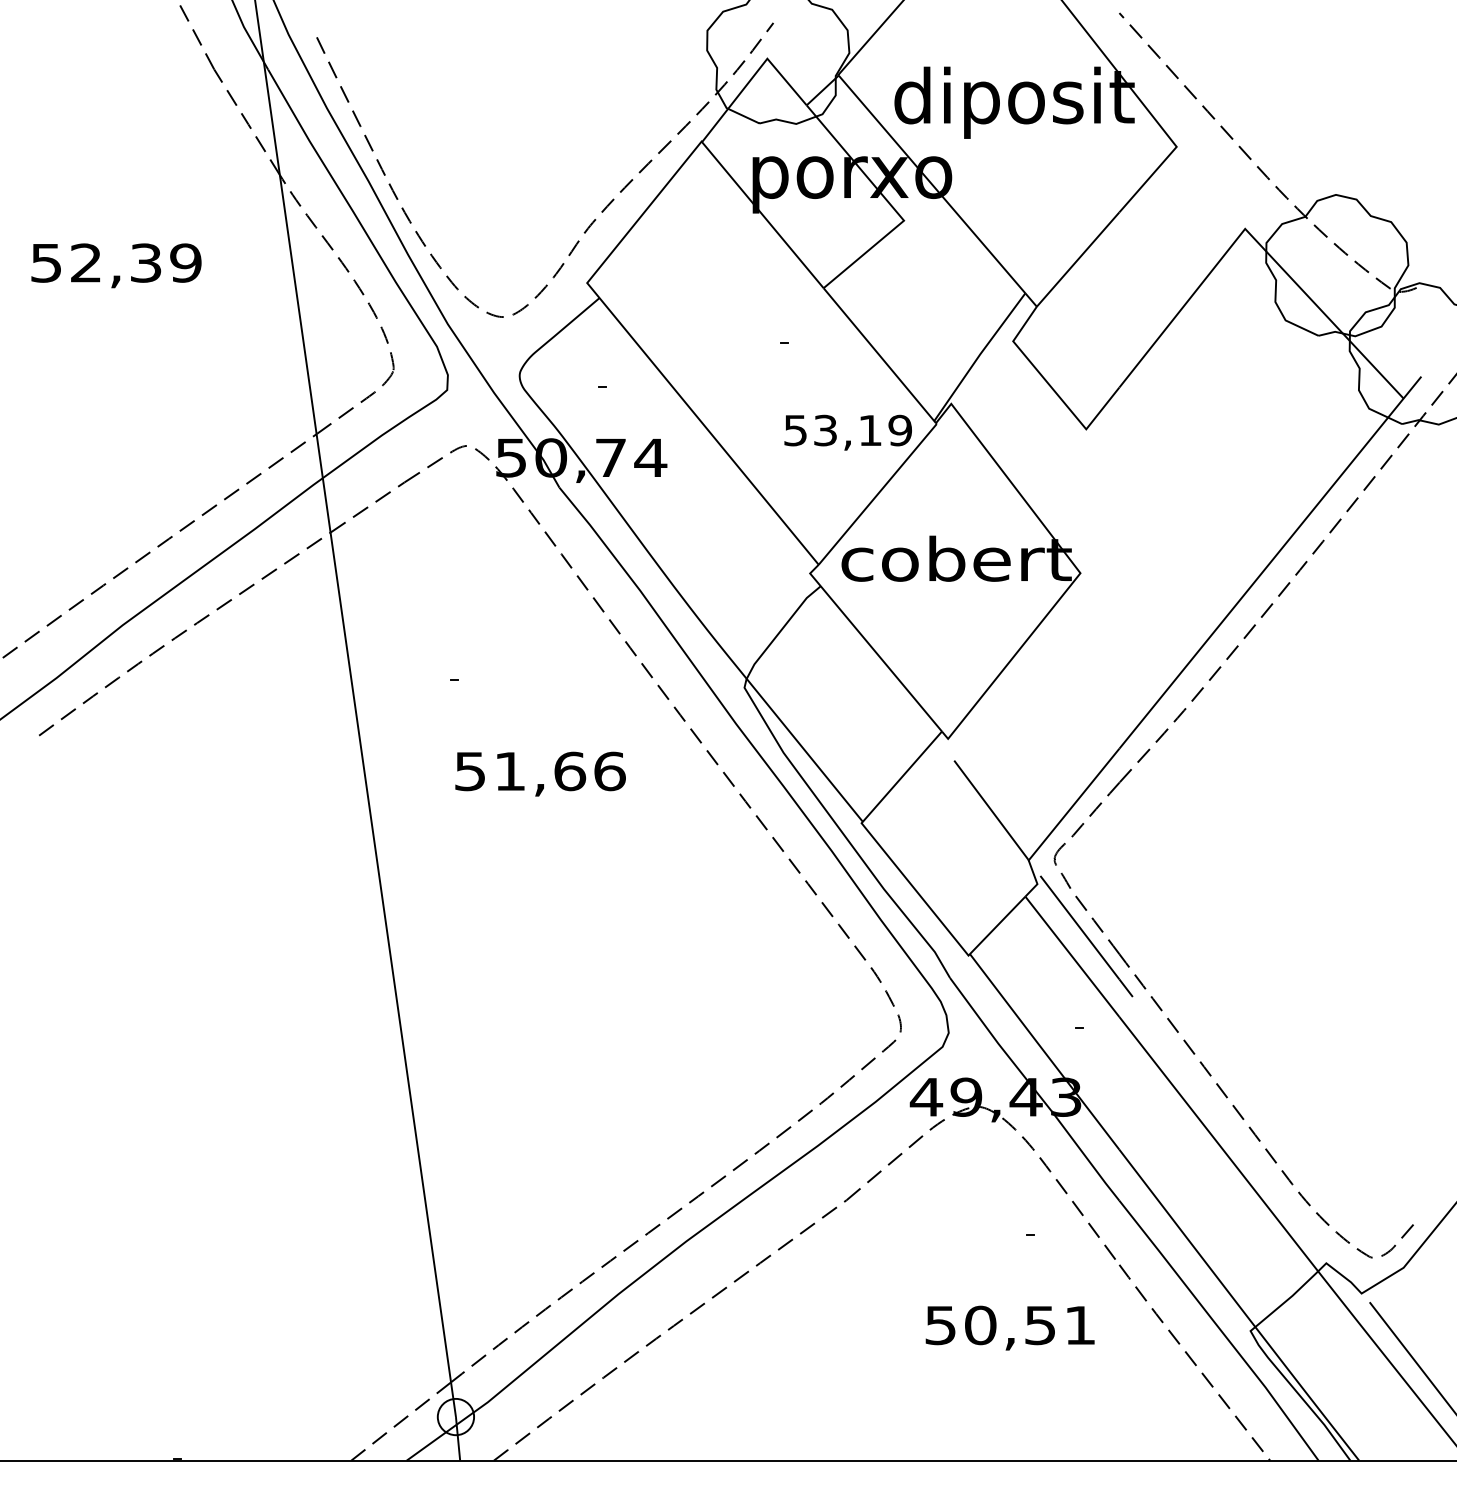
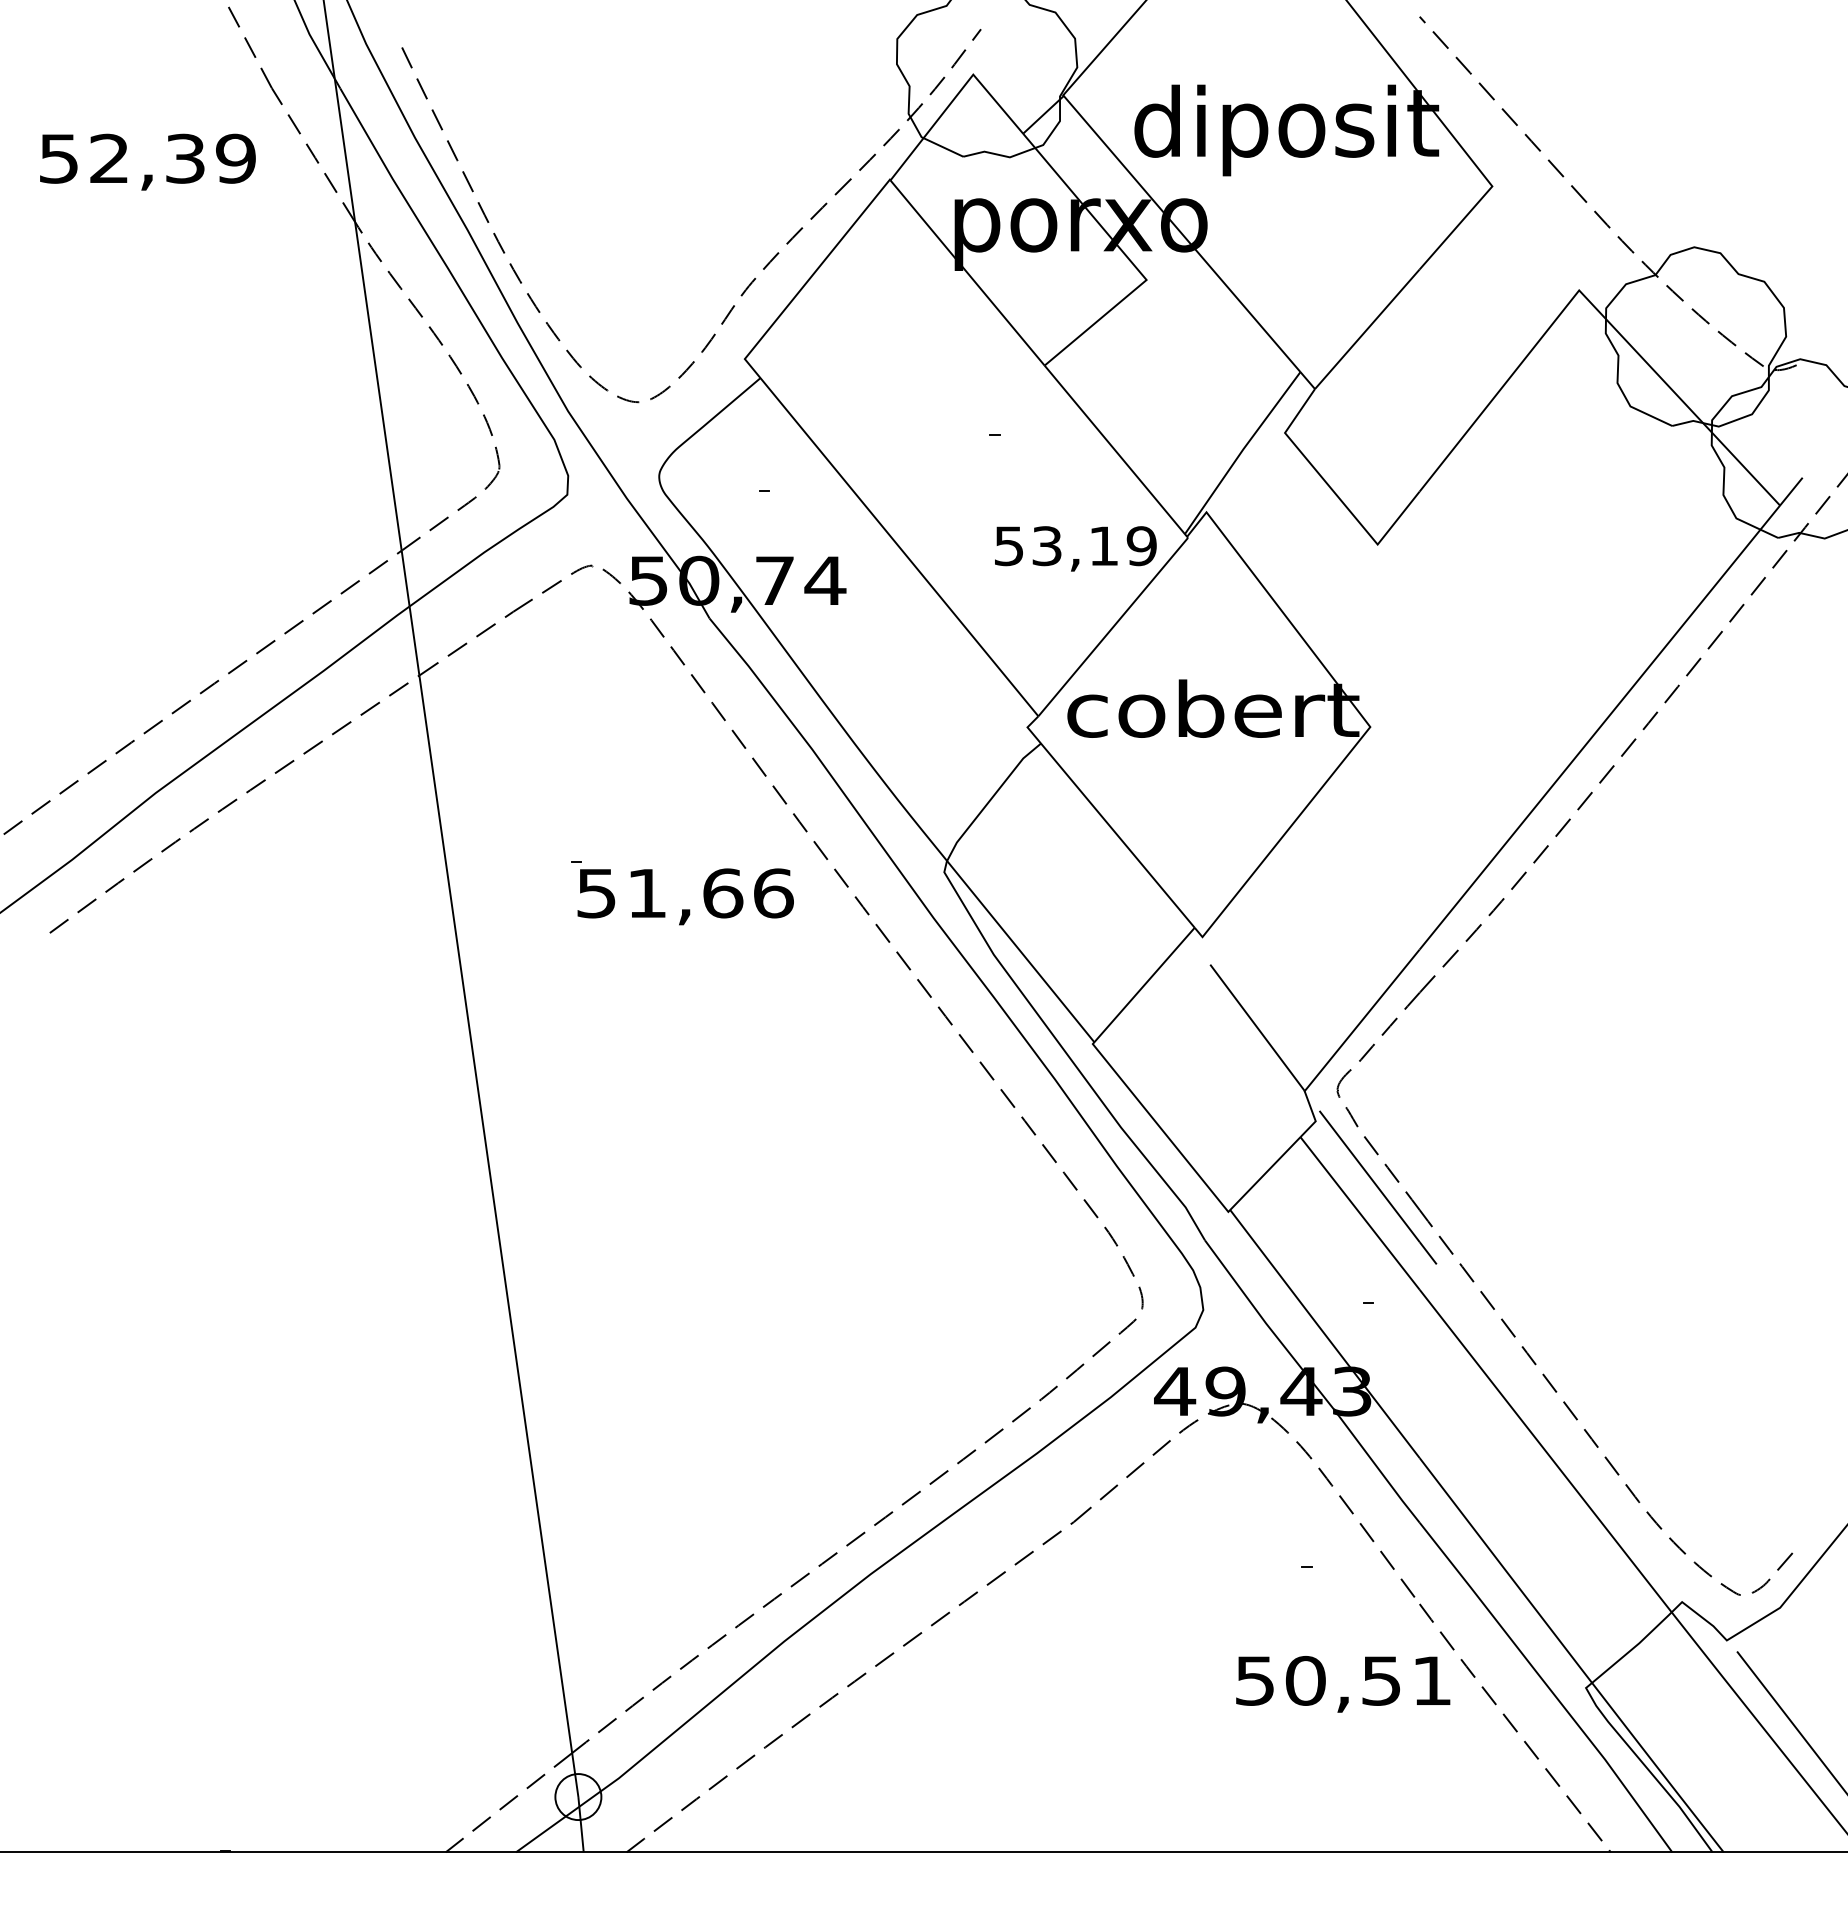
text: (116, 265) -> (147, 161), moved
text: (540, 773) -> (685, 896), moved
text: (1010, 1328) -> (1343, 1684), moved

